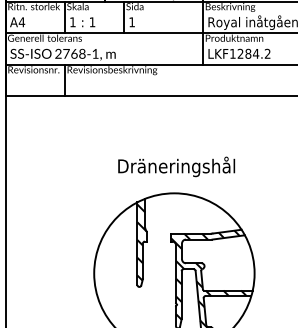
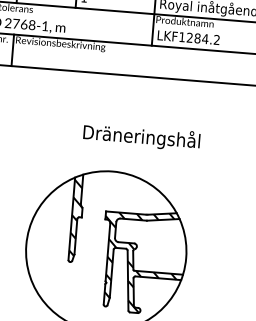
text: (176, 166) -> (141, 136), moved

